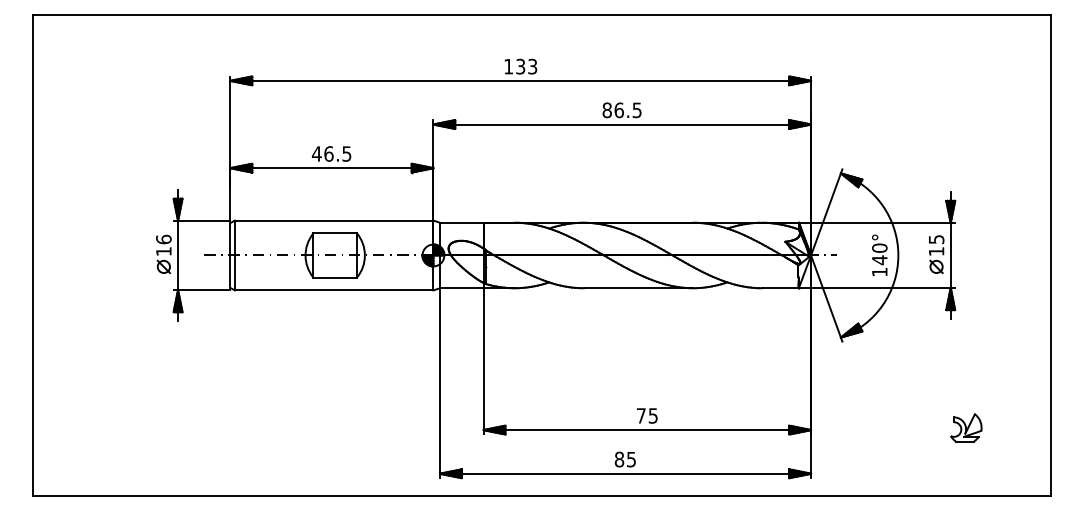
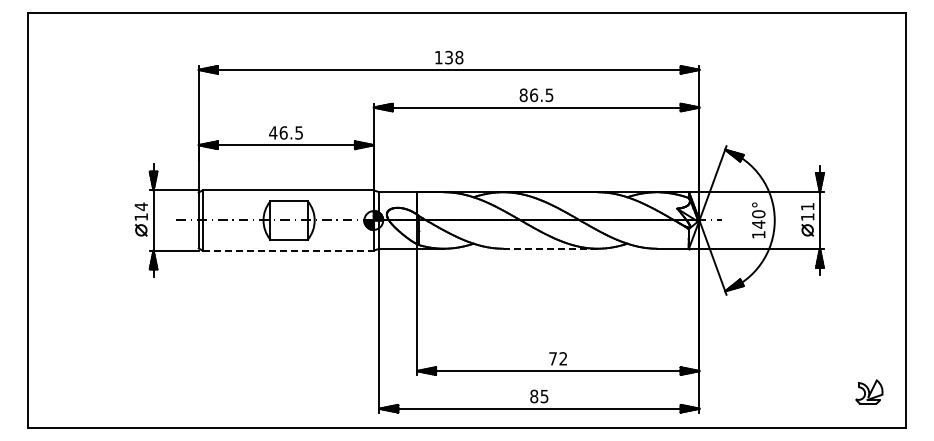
text: (532, 66) -> (459, 57), 133 -> 138
text: (164, 239) -> (141, 206), 16 -> 14
text: (936, 239) -> (807, 206), 15 -> 11
line: (639, 287) -> (551, 248), solid -> dashed
line: (334, 290) -> (288, 250), solid -> dashed
text: (653, 415) -> (563, 358), 75 -> 72
part: (966, 427) -> (869, 391), moved

